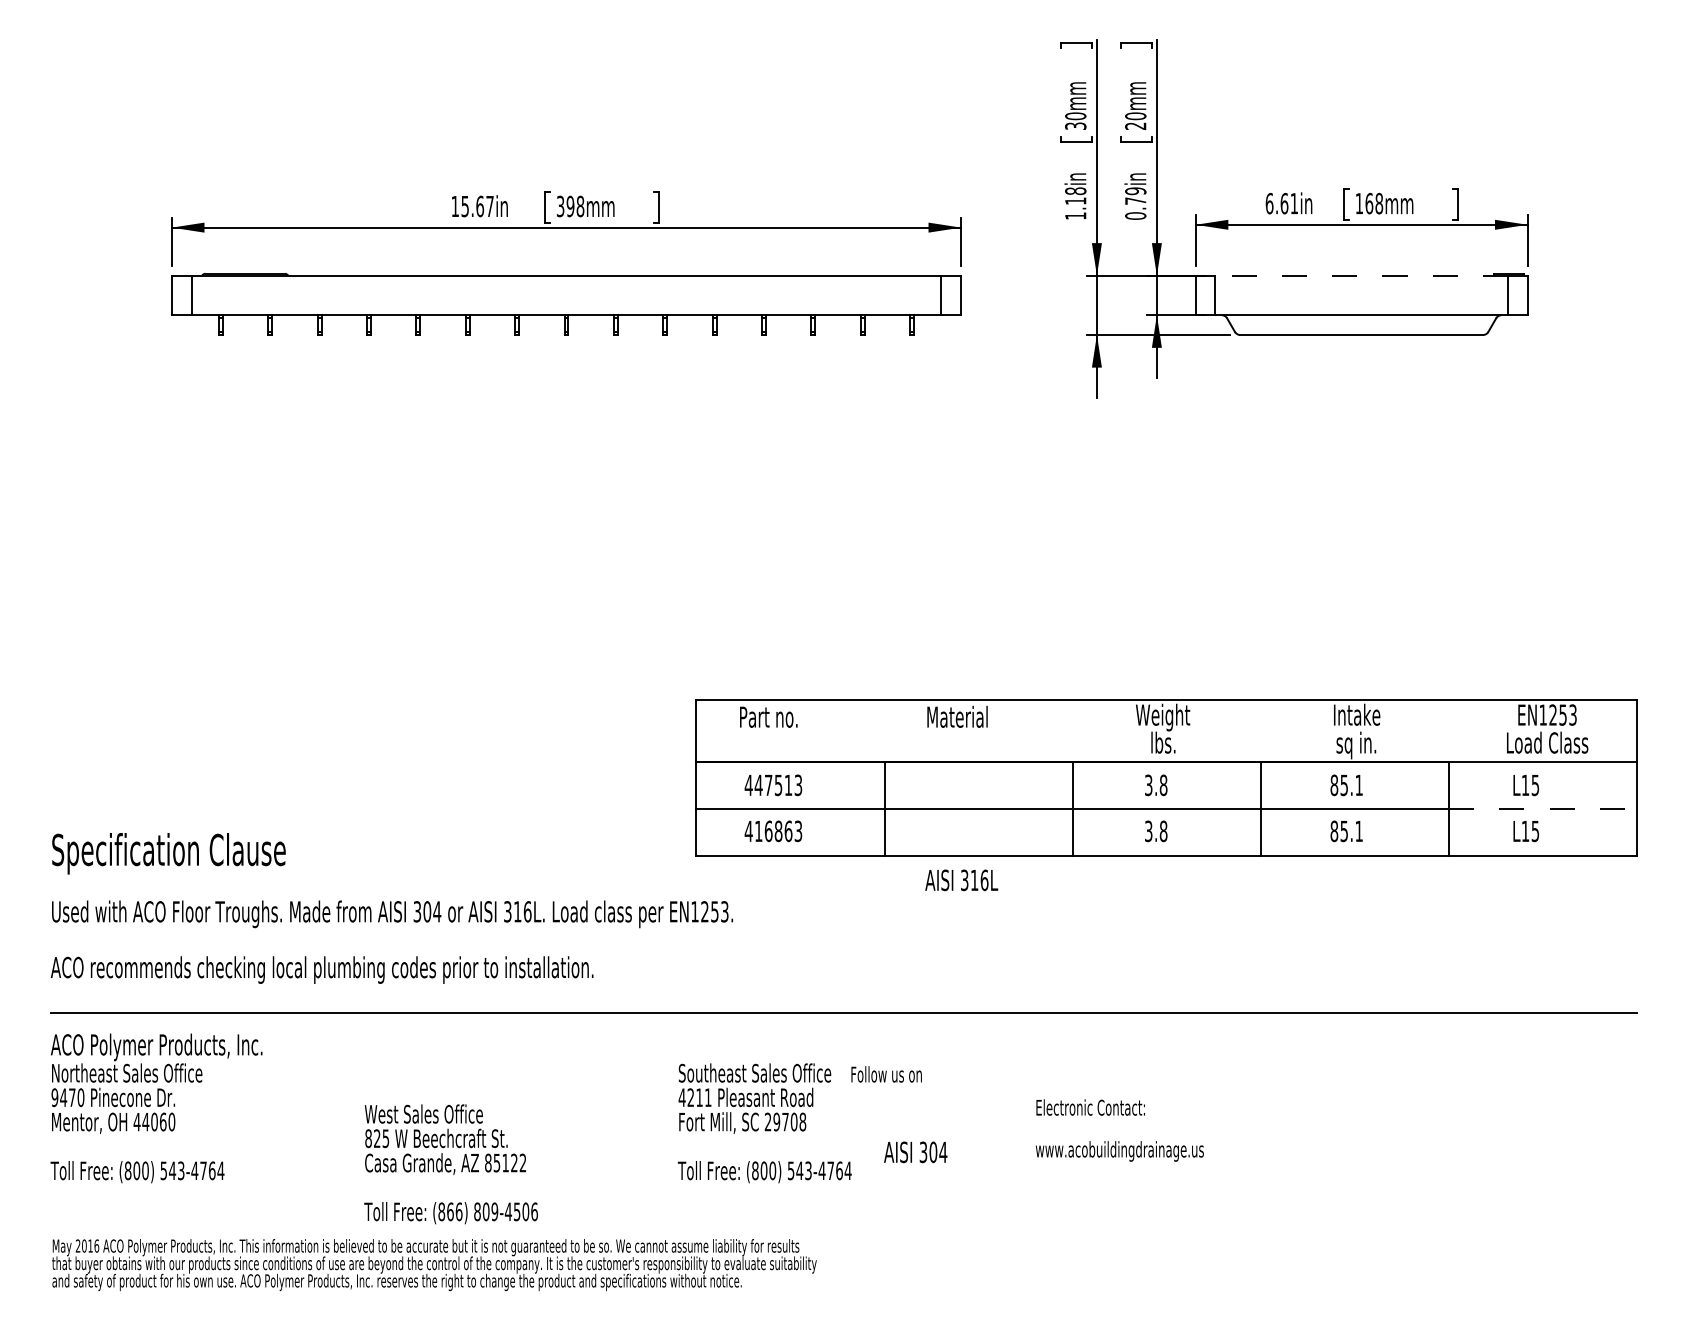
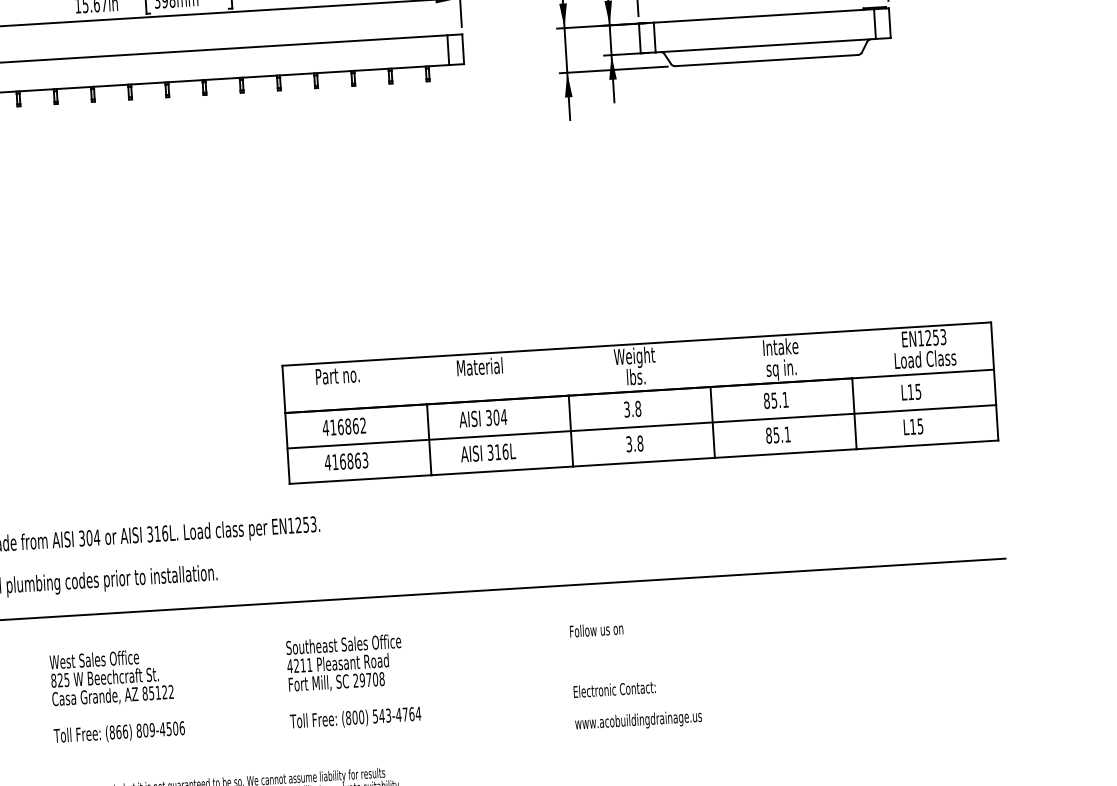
line: (1361, 275) -> (763, 15), dashed -> solid
text: (778, 785) -> (348, 426), 447513 -> 416862
line: (1543, 809) -> (925, 409), dashed -> solid
text: (961, 880) -> (488, 452), moved
text: (886, 1074) -> (596, 630), moved
text: (1119, 1130) -> (637, 705), moved
text: (915, 1152) -> (483, 418), moved
text: (450, 1164) -> (116, 696), moved

